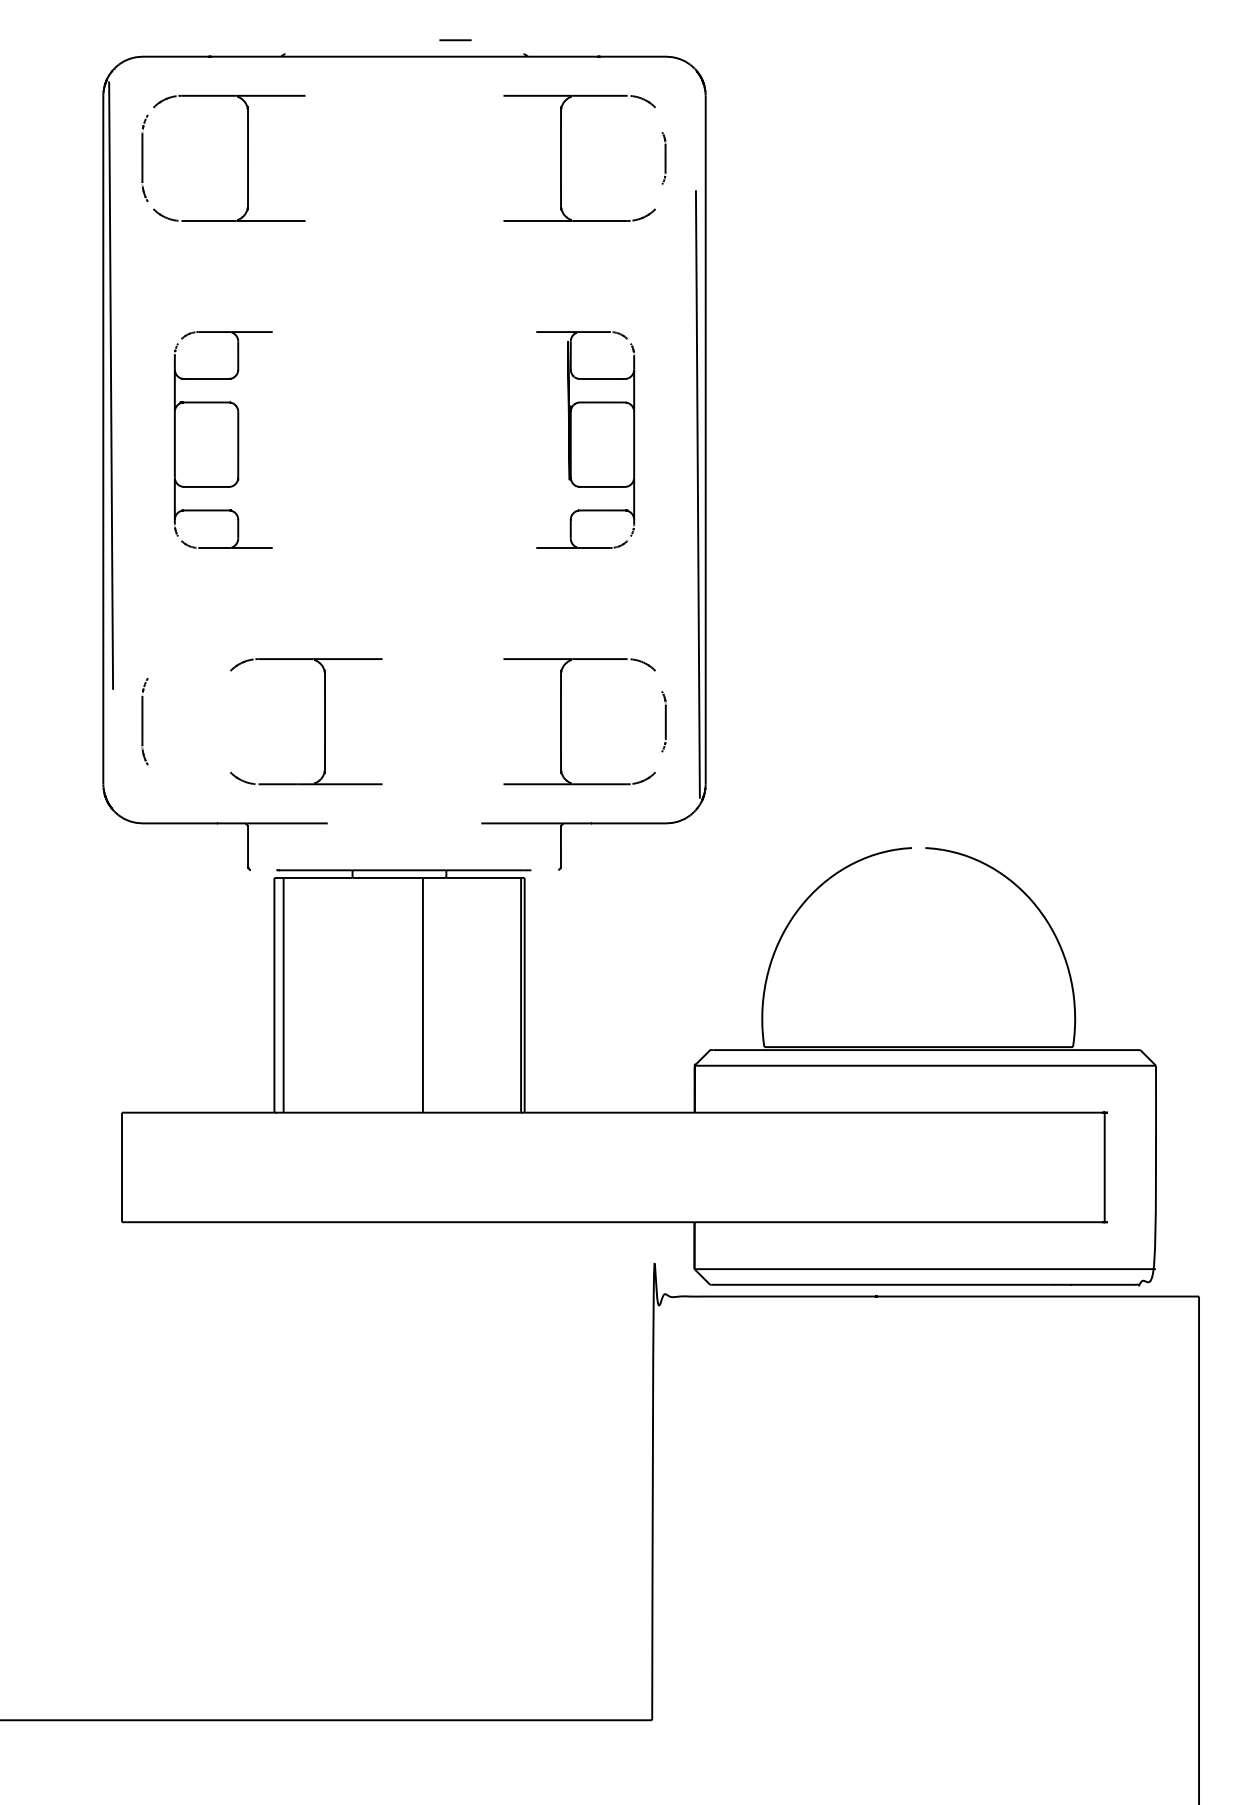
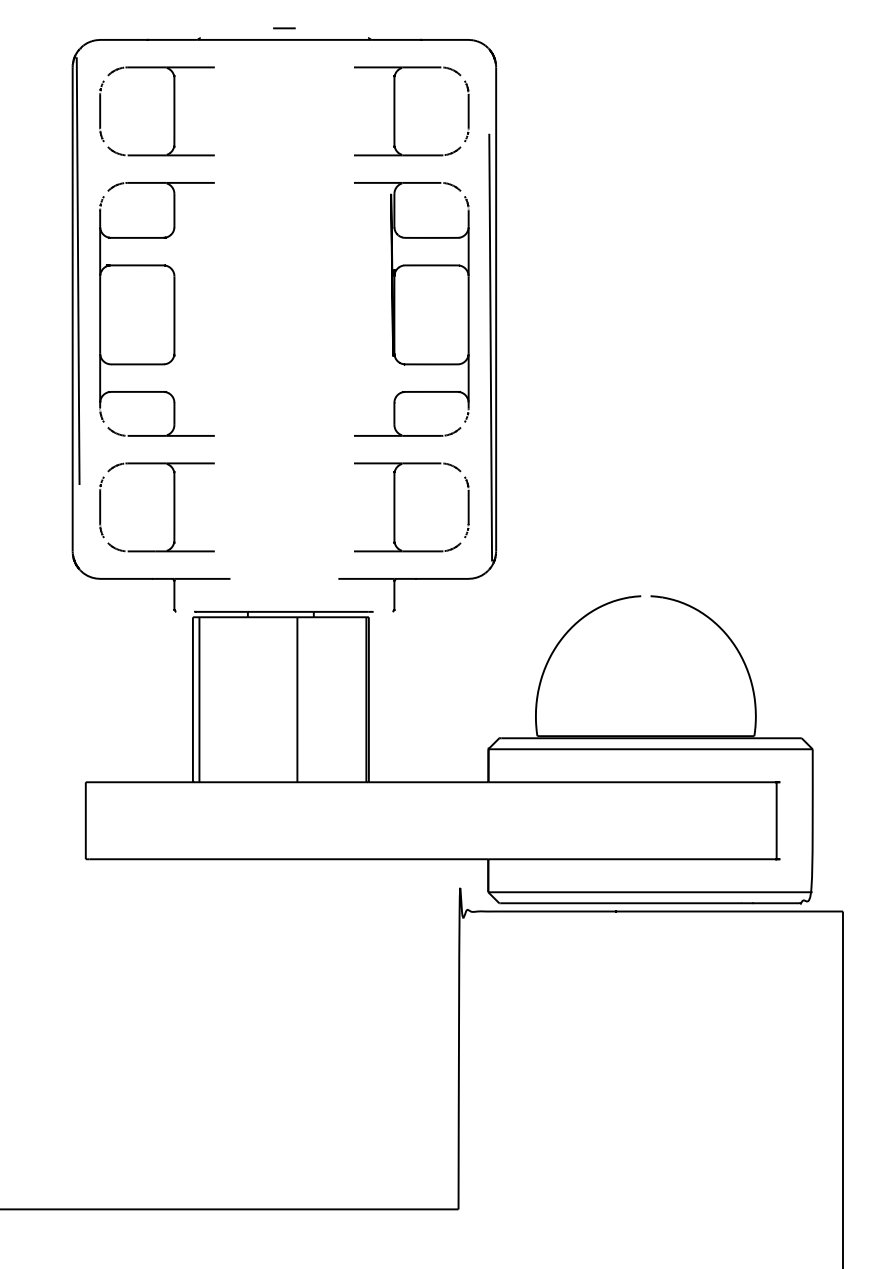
line: (455, 40) -> (284, 28), moved
part: (663, 158) -> (466, 111), size x1.67
part: (223, 439) -> (157, 309), size x1.67
part: (585, 439) -> (411, 309), size x1.67
part: (324, 721) -> (174, 507), moved
part: (663, 721) -> (466, 507), size x1.43

